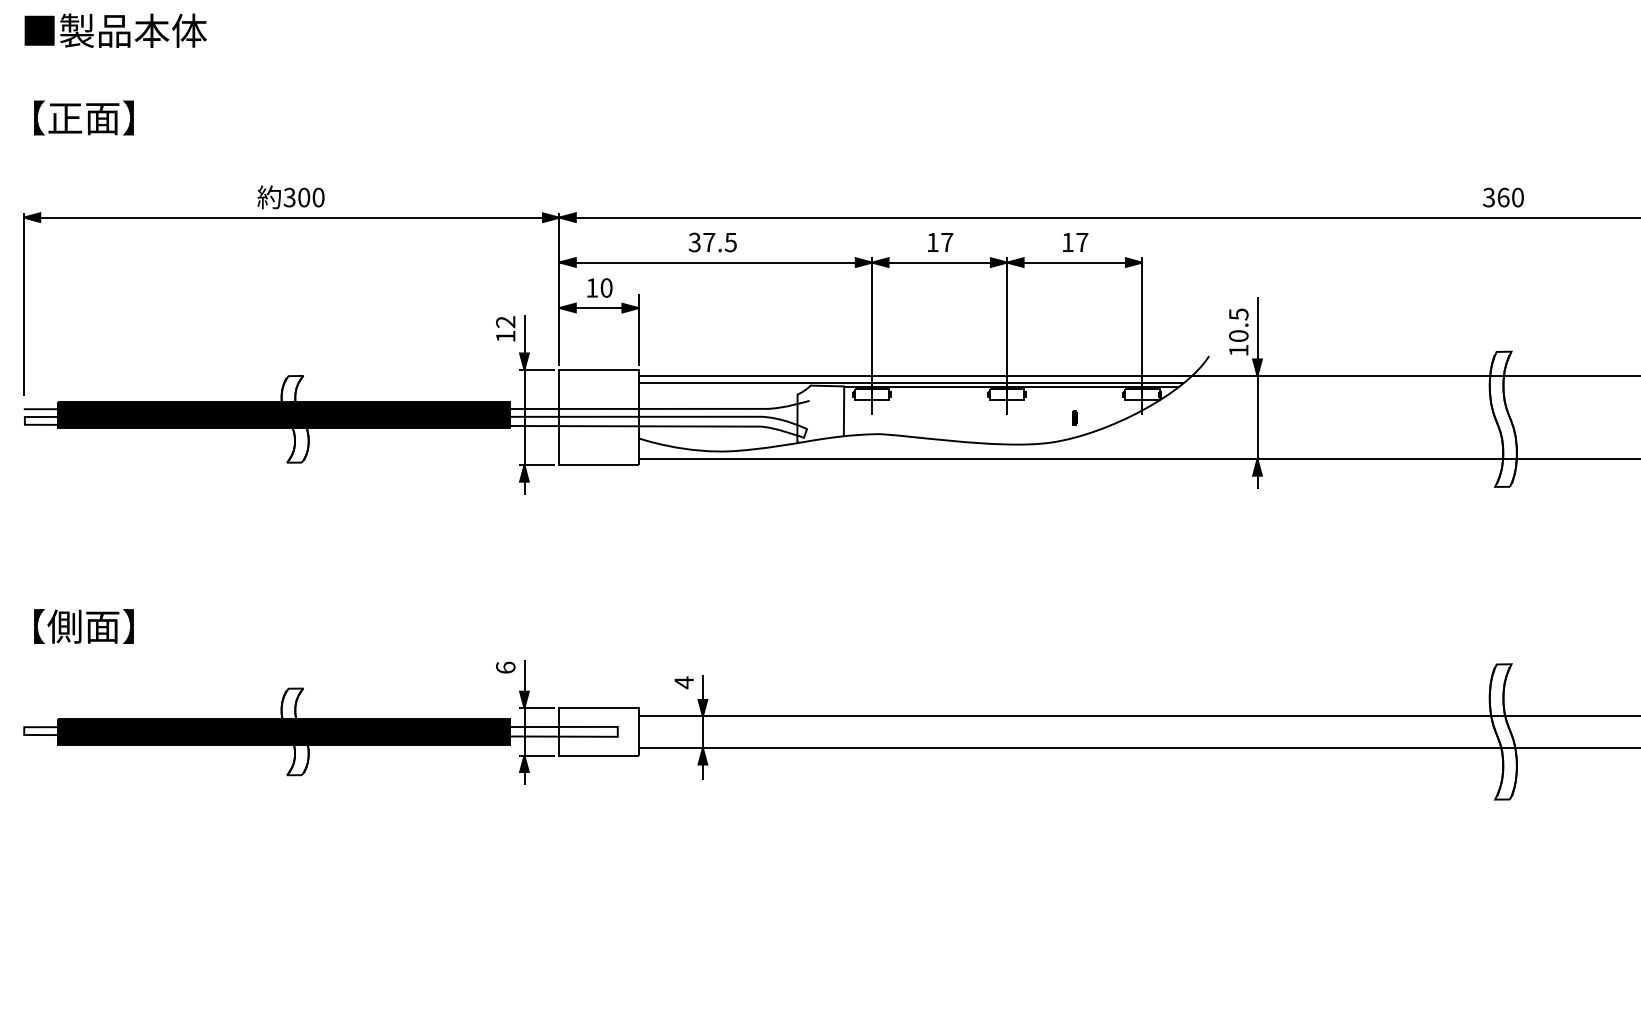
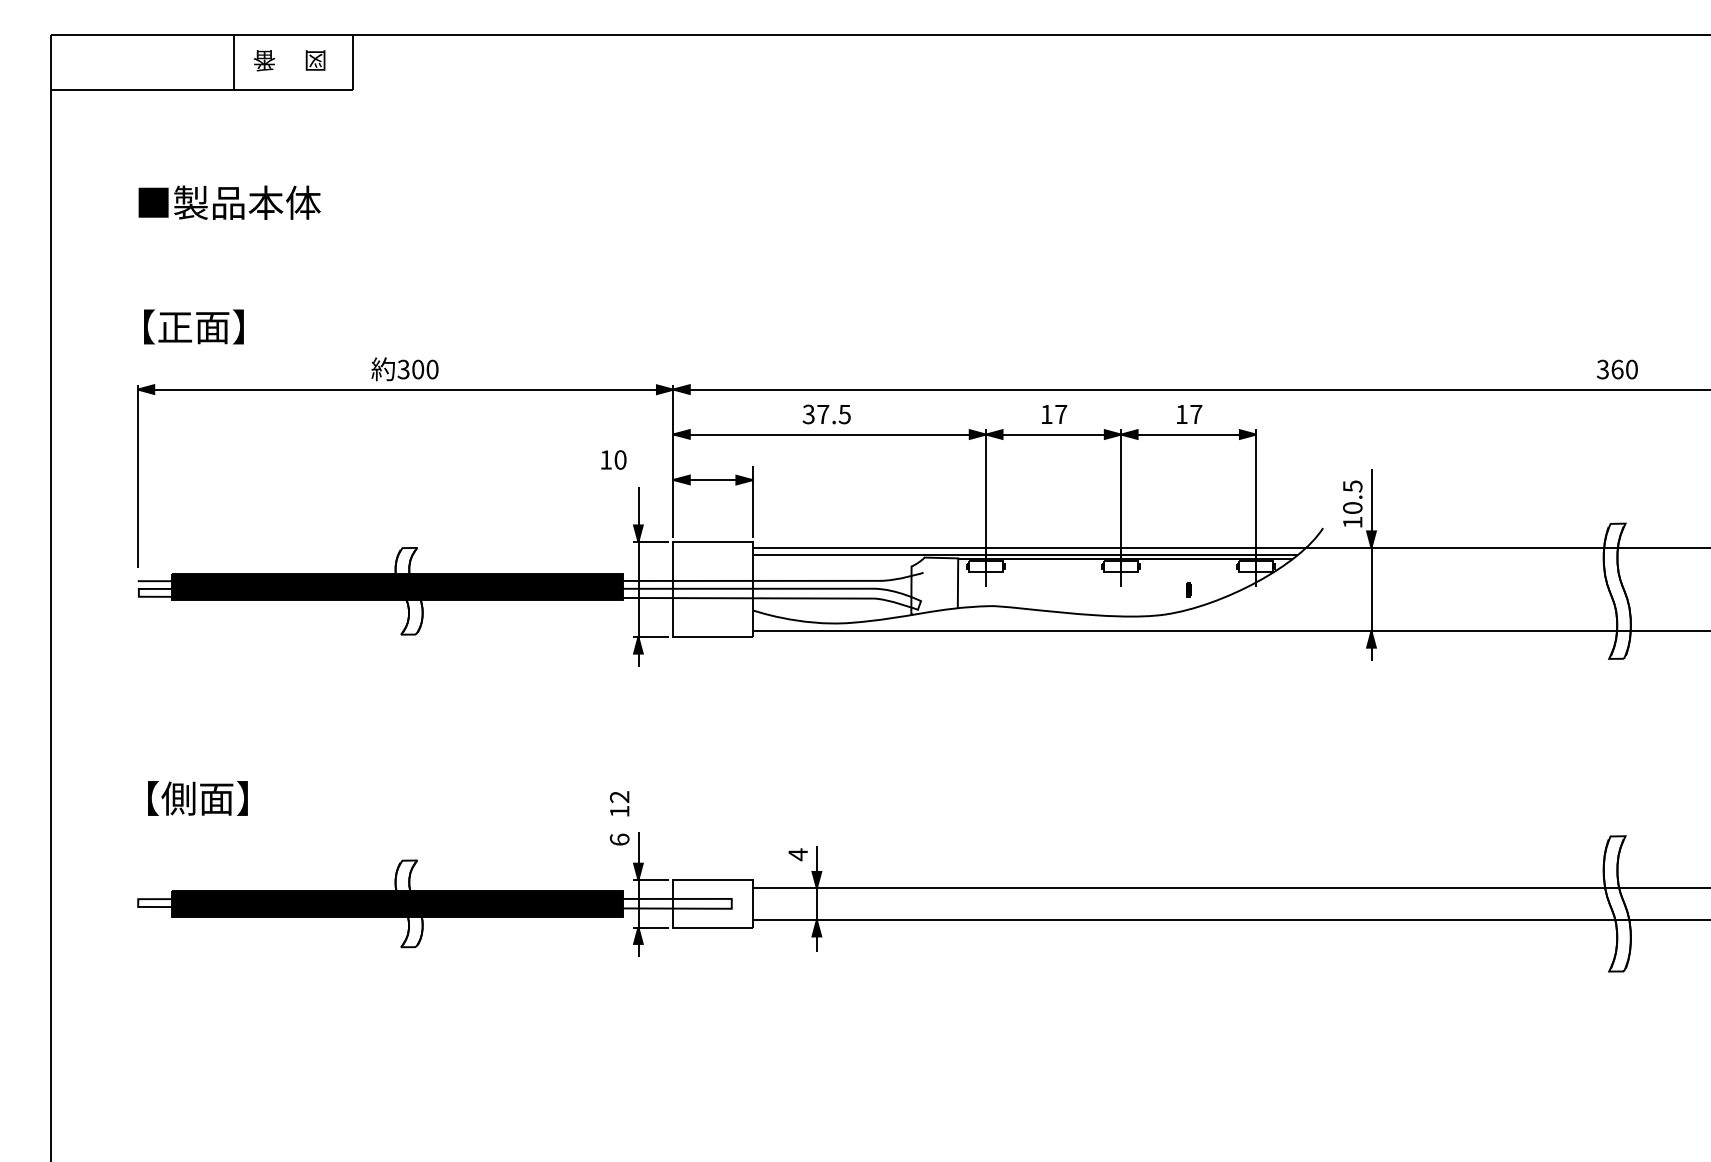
text: (83, 117) -> (193, 326), moved
text: (599, 287) -> (613, 459), moved
text: (505, 328) -> (619, 803), moved

